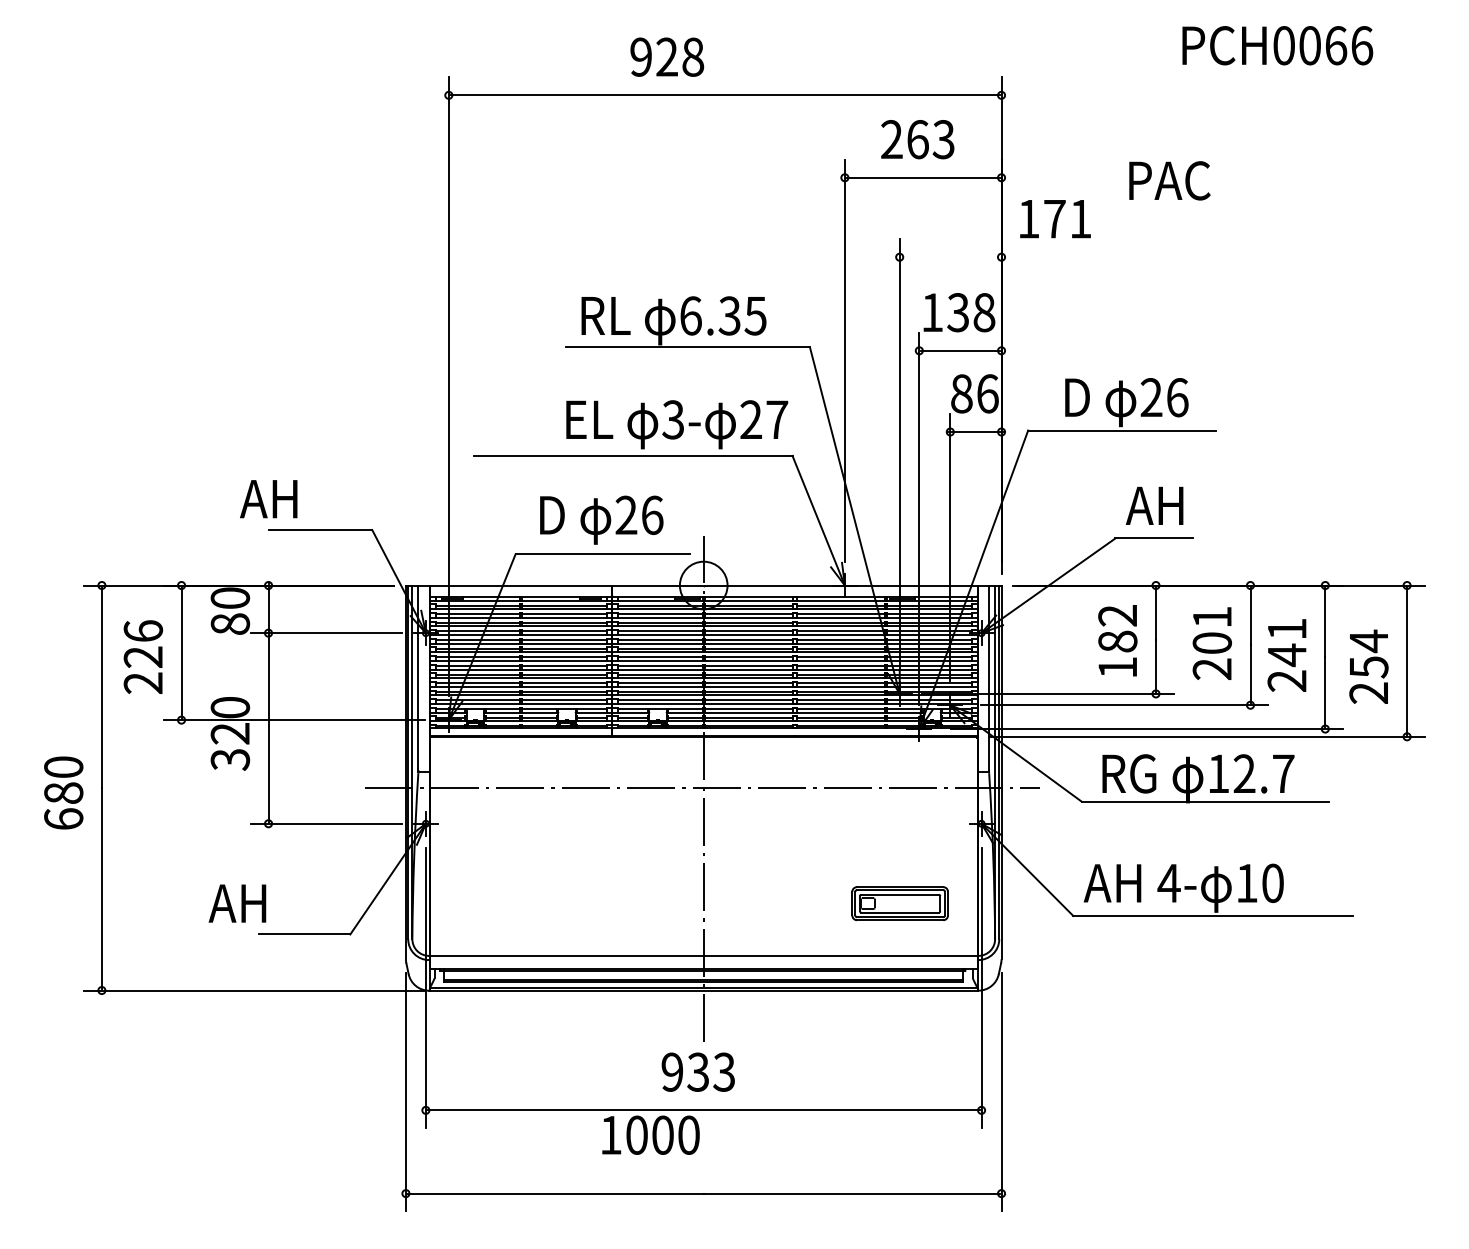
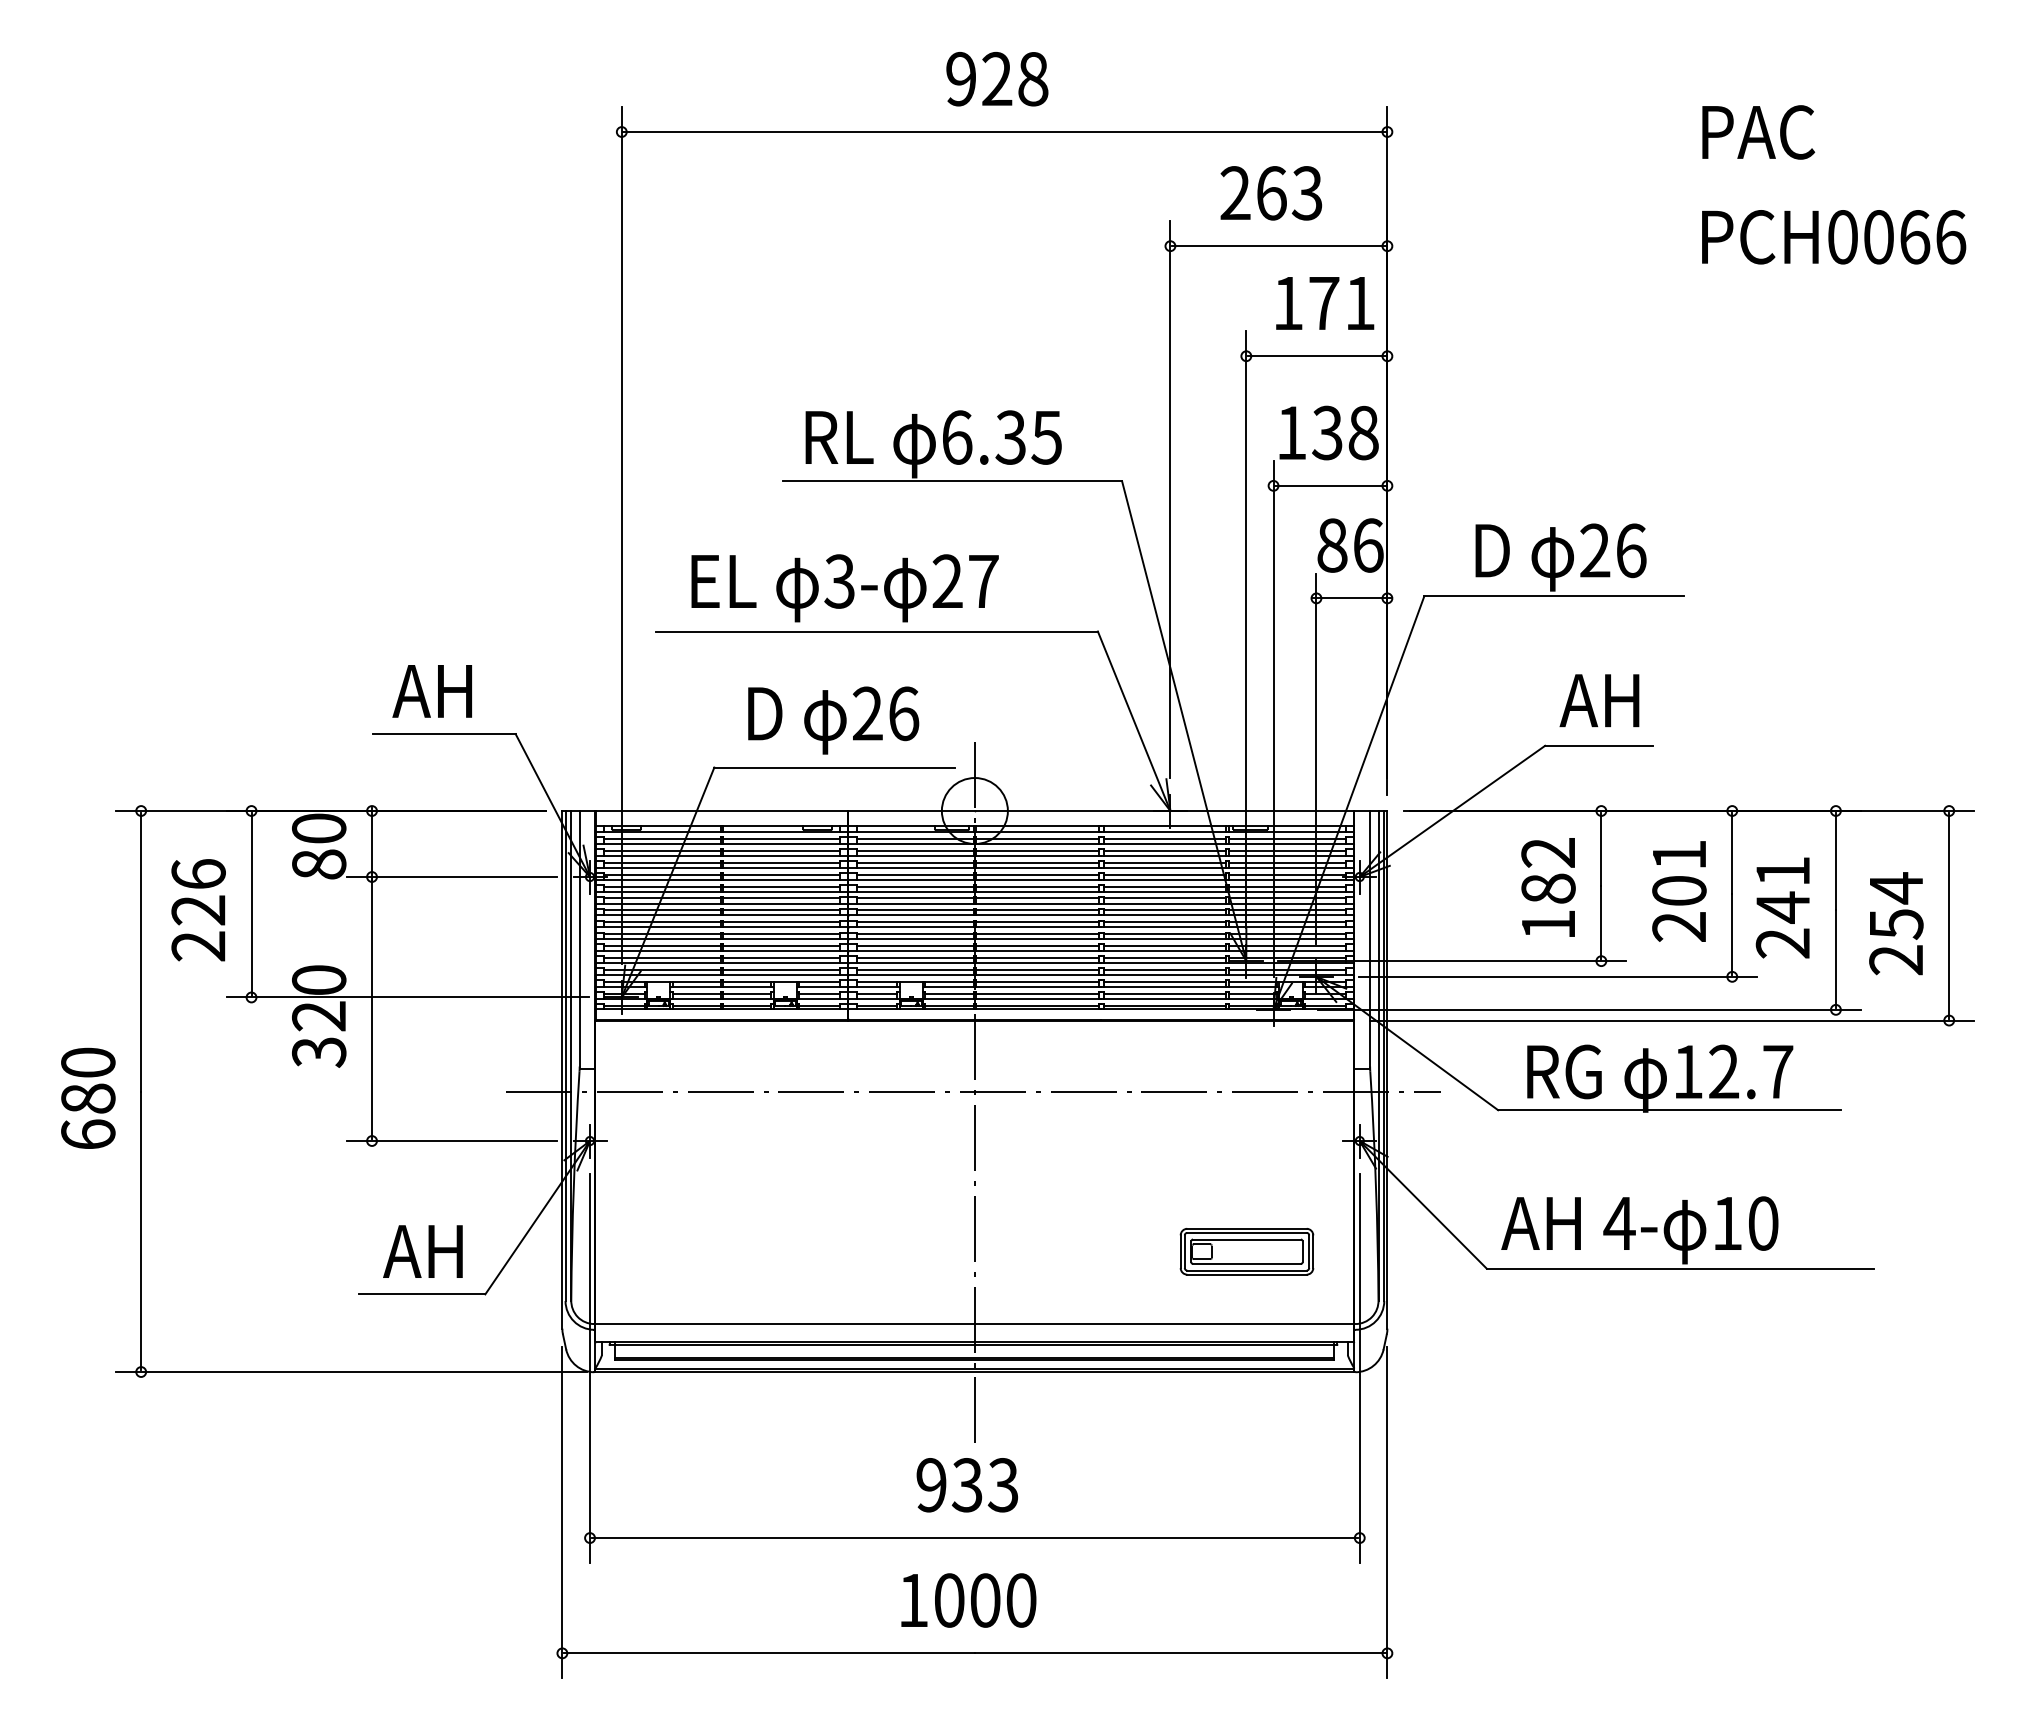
text: (1278, 45) -> (1834, 237), moved
text: (667, 57) -> (997, 79), moved
text: (1169, 180) -> (1758, 132), moved
text: (1055, 219) -> (1325, 303), moved
line: (950, 257) -> (1316, 356), added
text: (676, 424) -> (844, 588), moved
text: (268, 499) -> (431, 691), moved
text: (237, 903) -> (422, 1251), moved
text: (650, 1135) -> (968, 1600), moved

